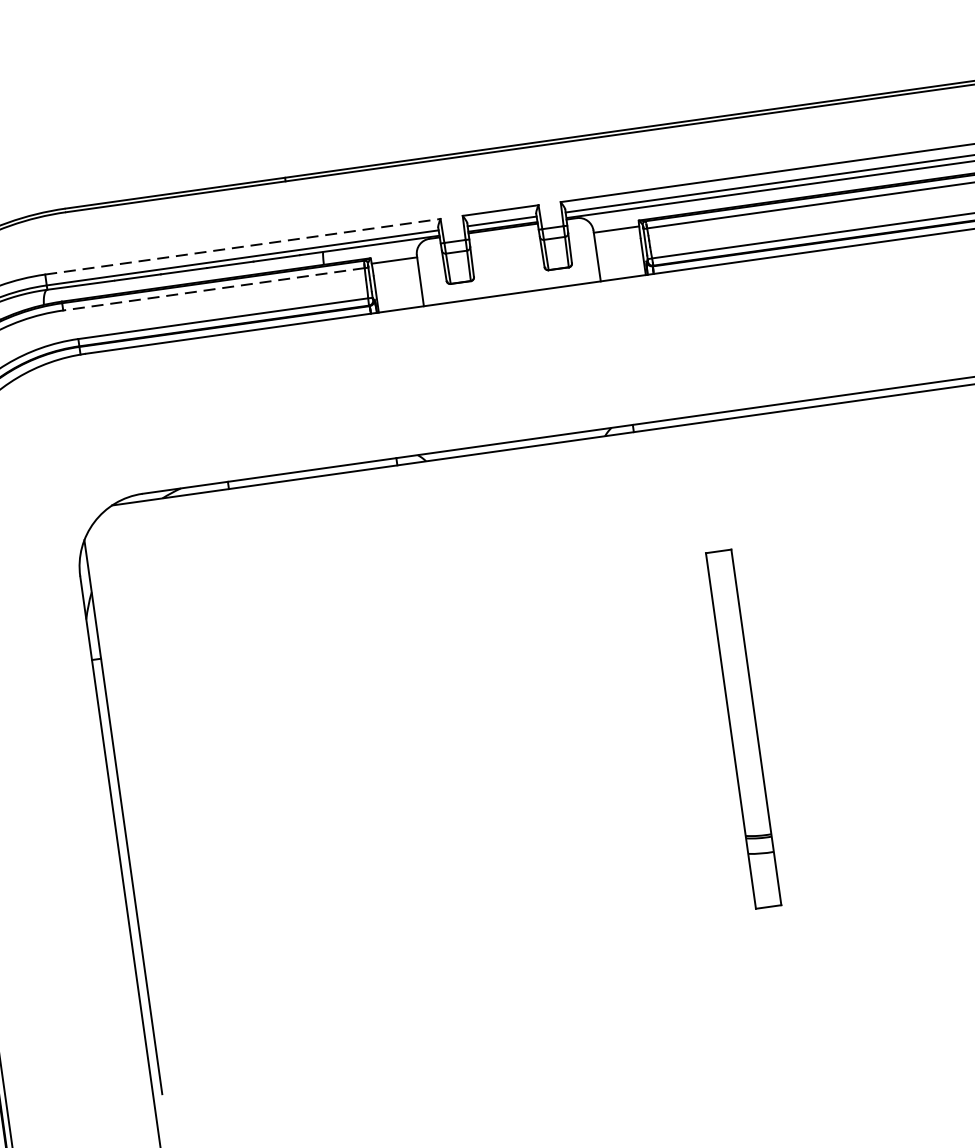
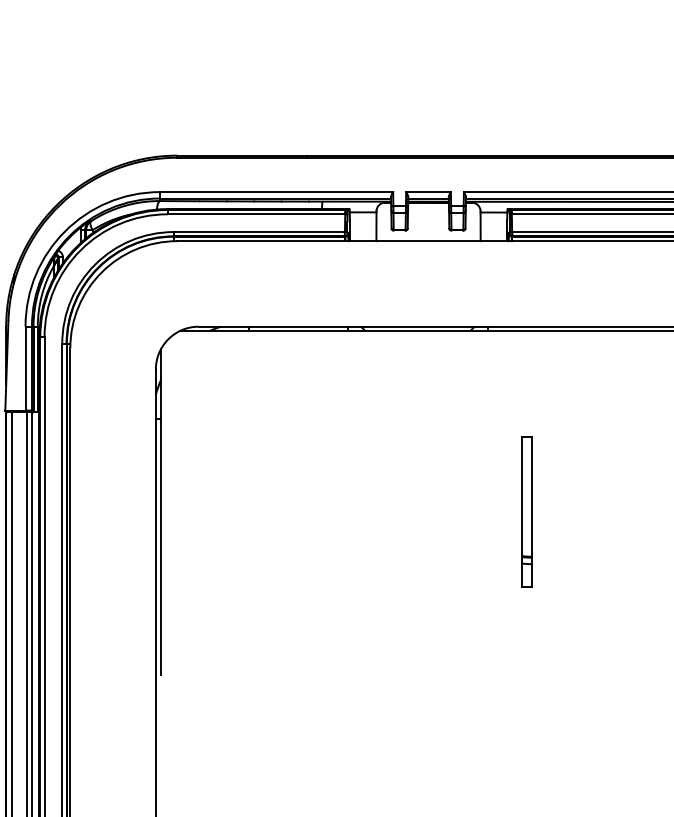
line: (244, 247) -> (277, 192), dashed -> solid
line: (214, 289) -> (256, 214), dashed -> solid
part: (743, 729) -> (526, 511), size x0.71

